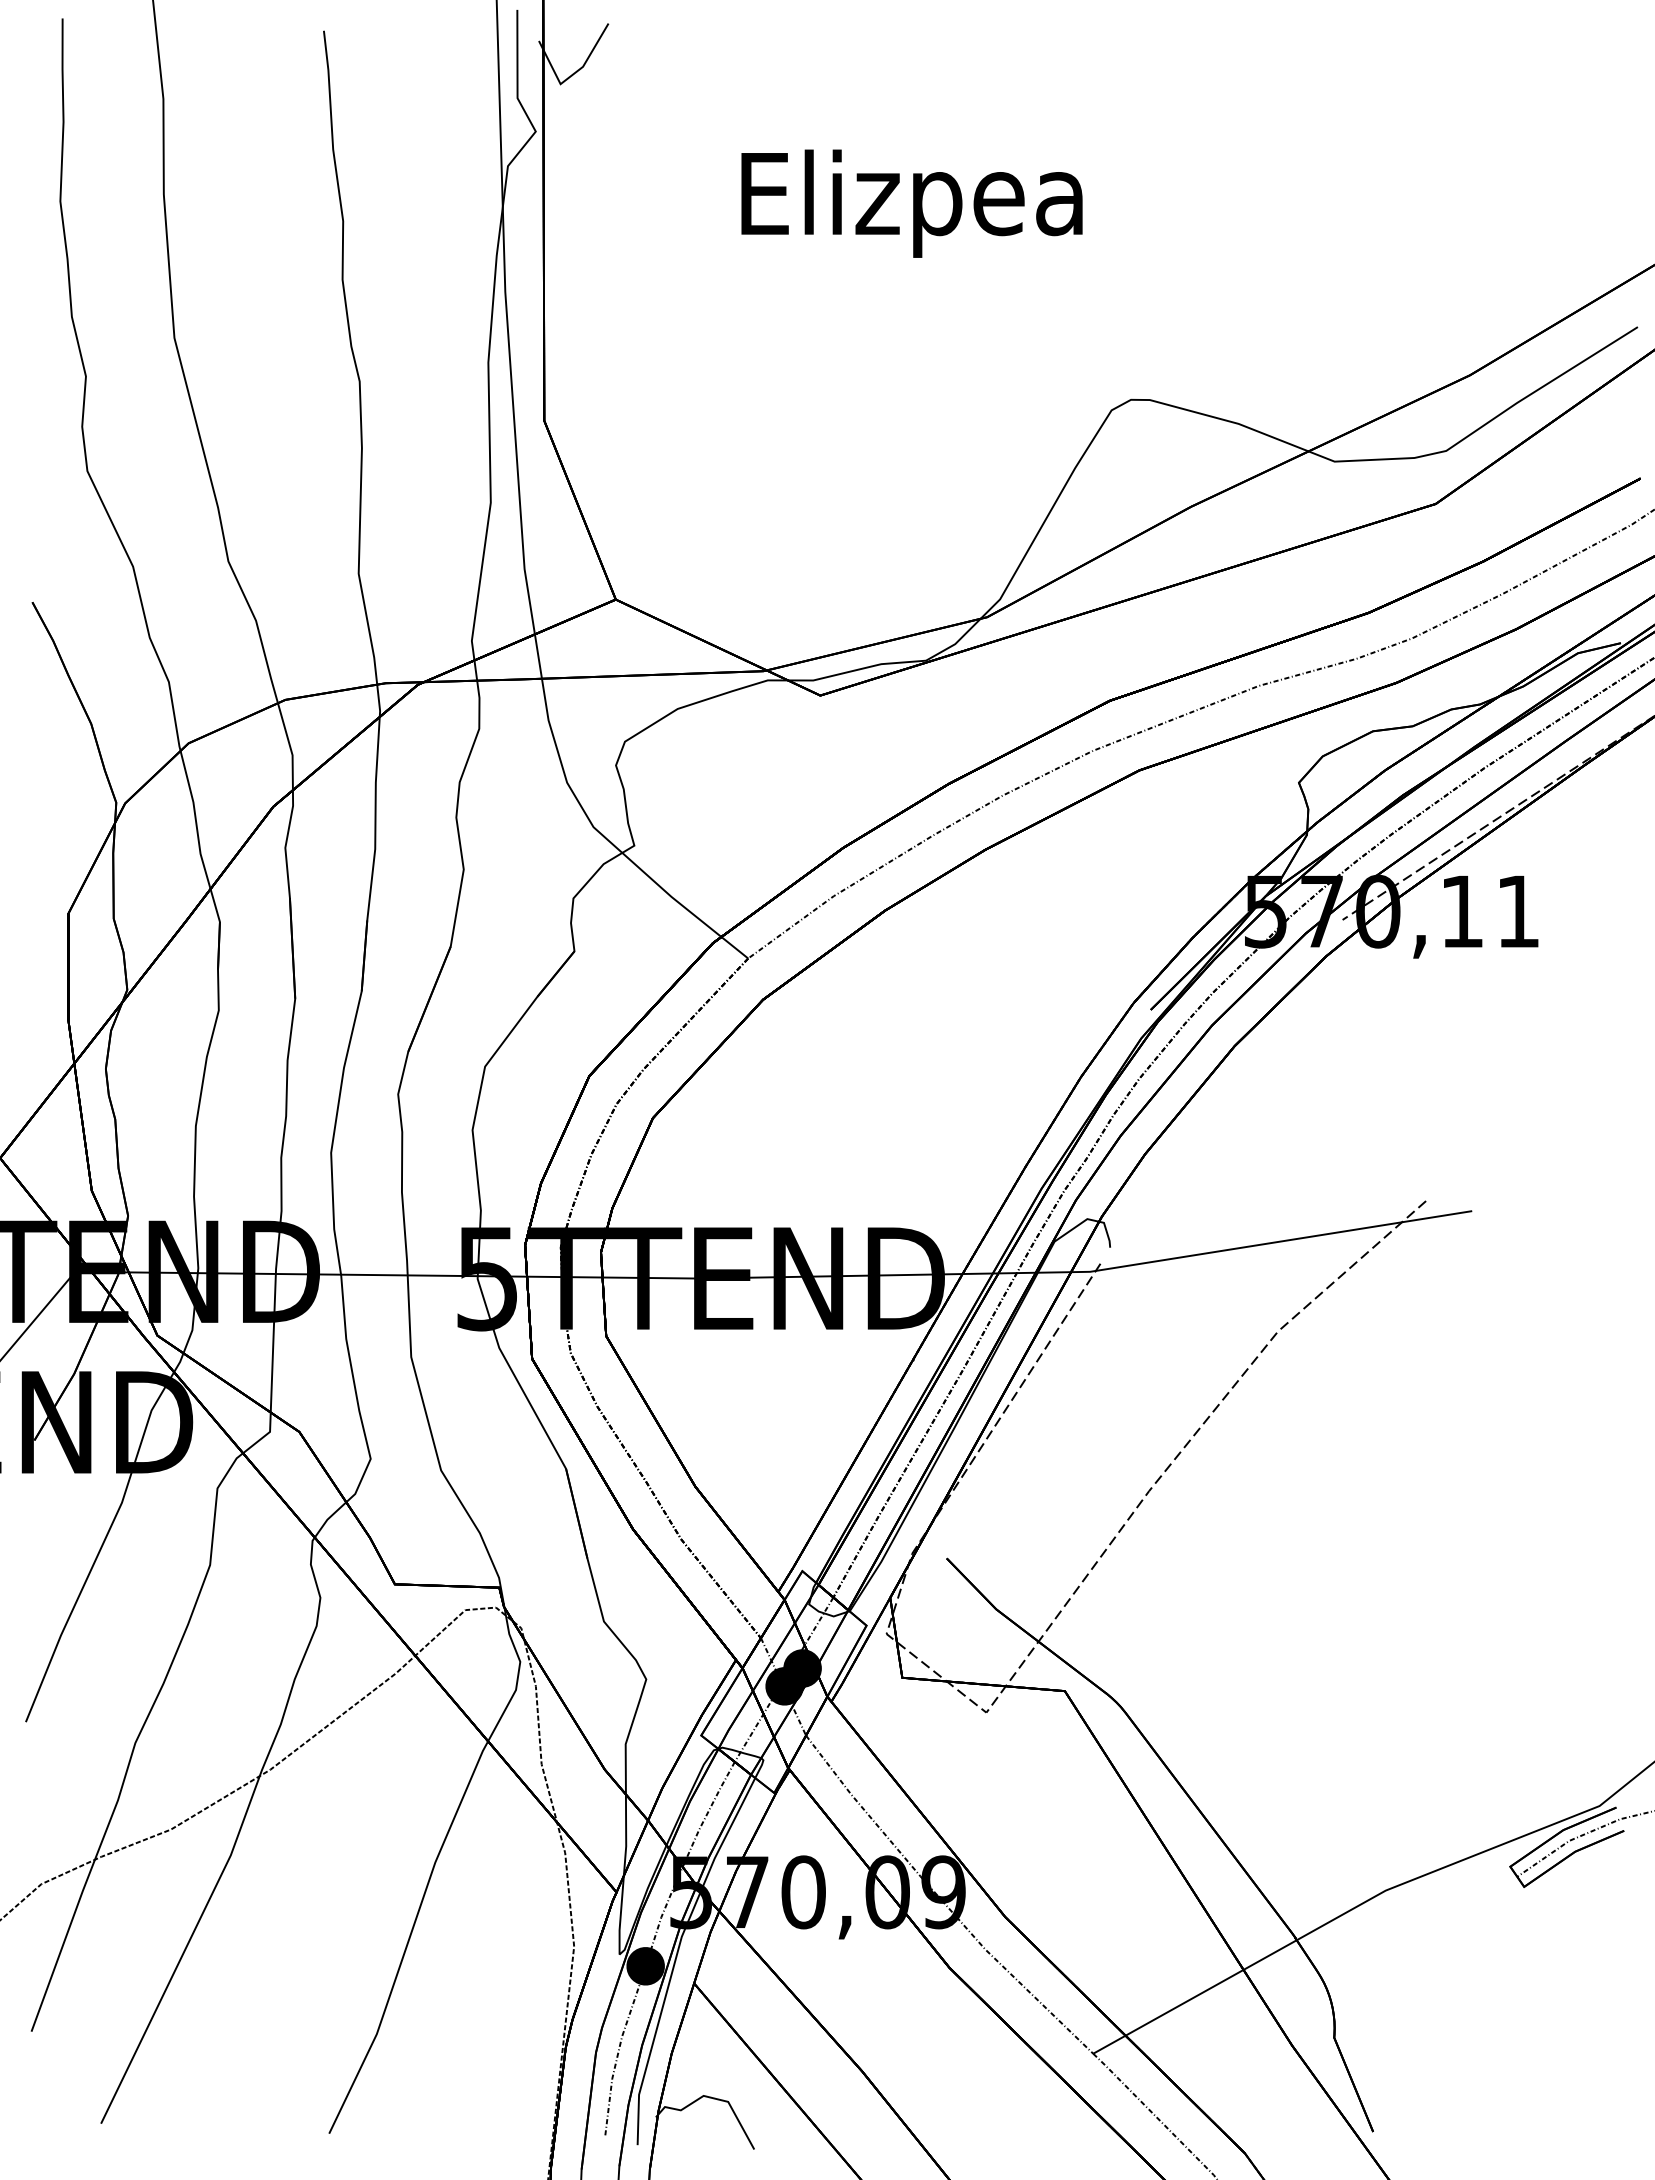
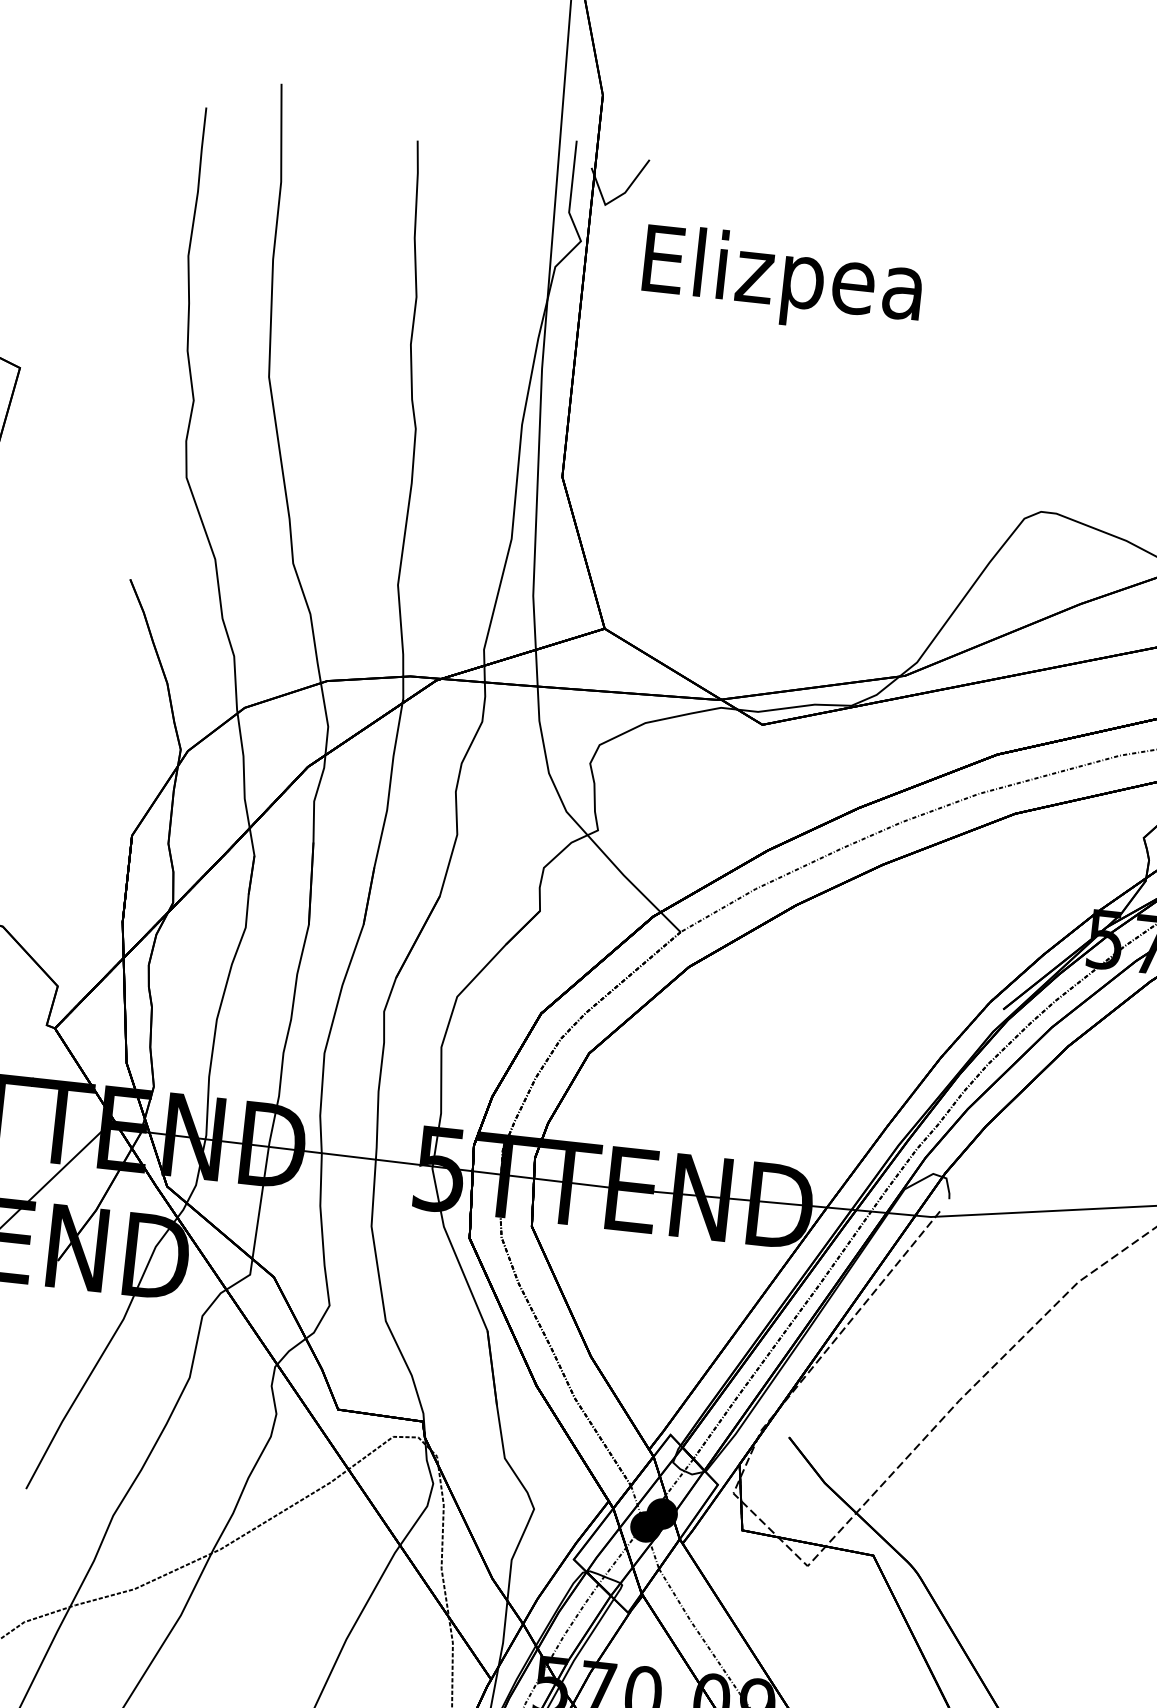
text: (911, 203) -> (782, 280), moved

